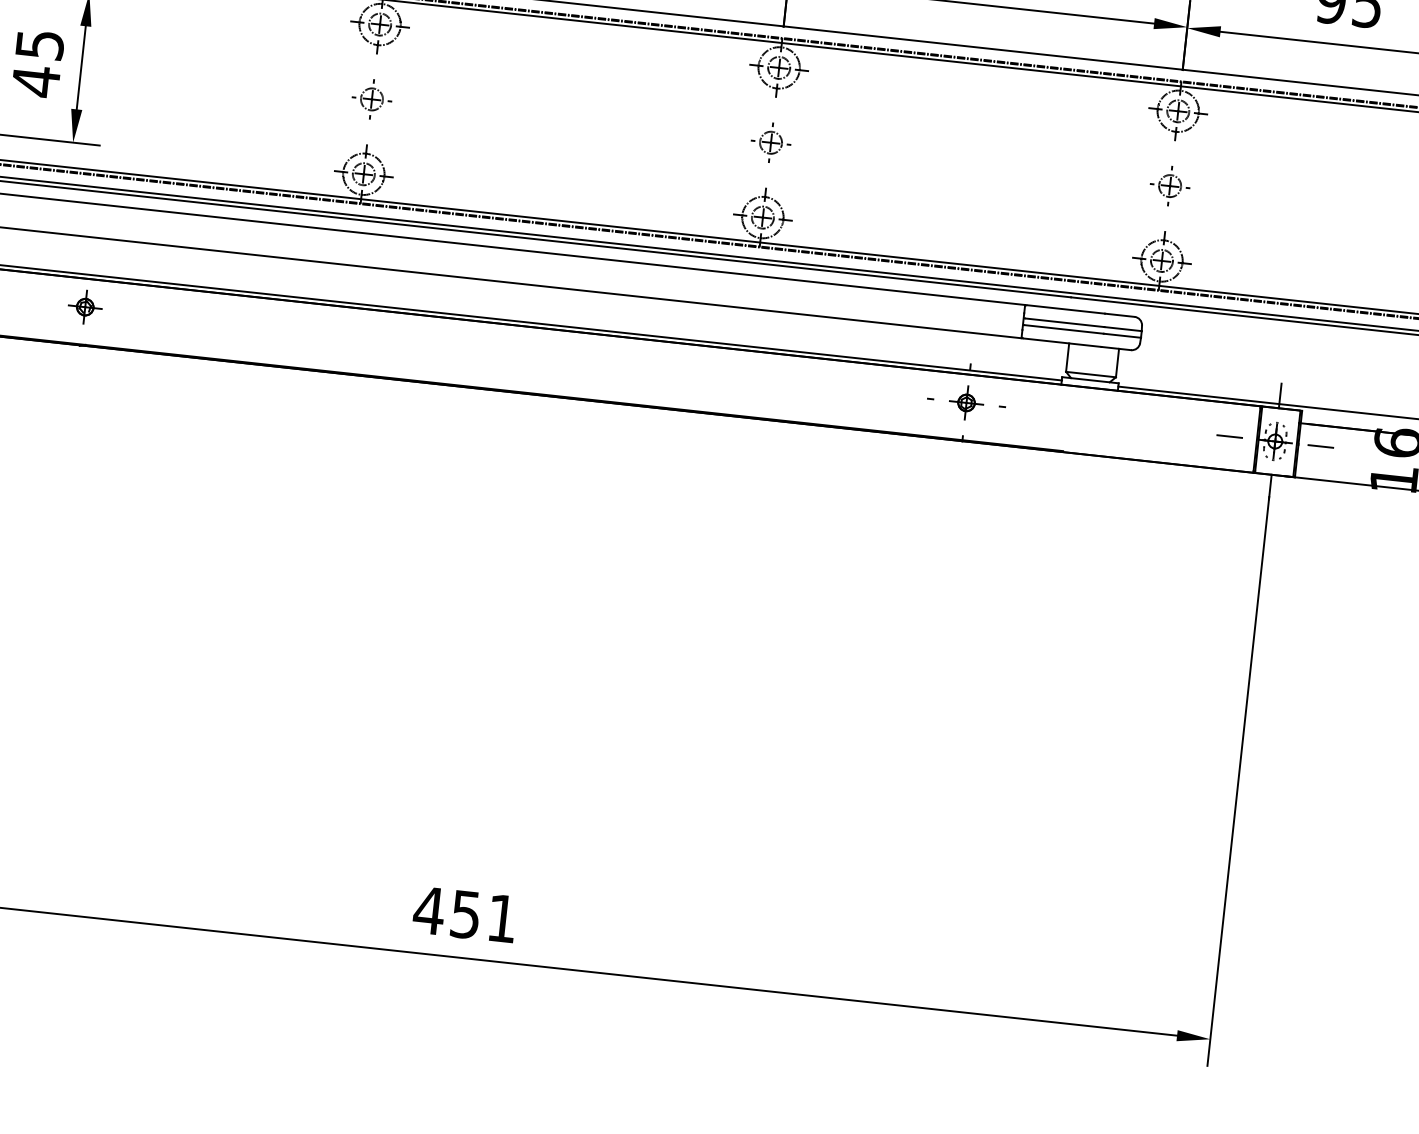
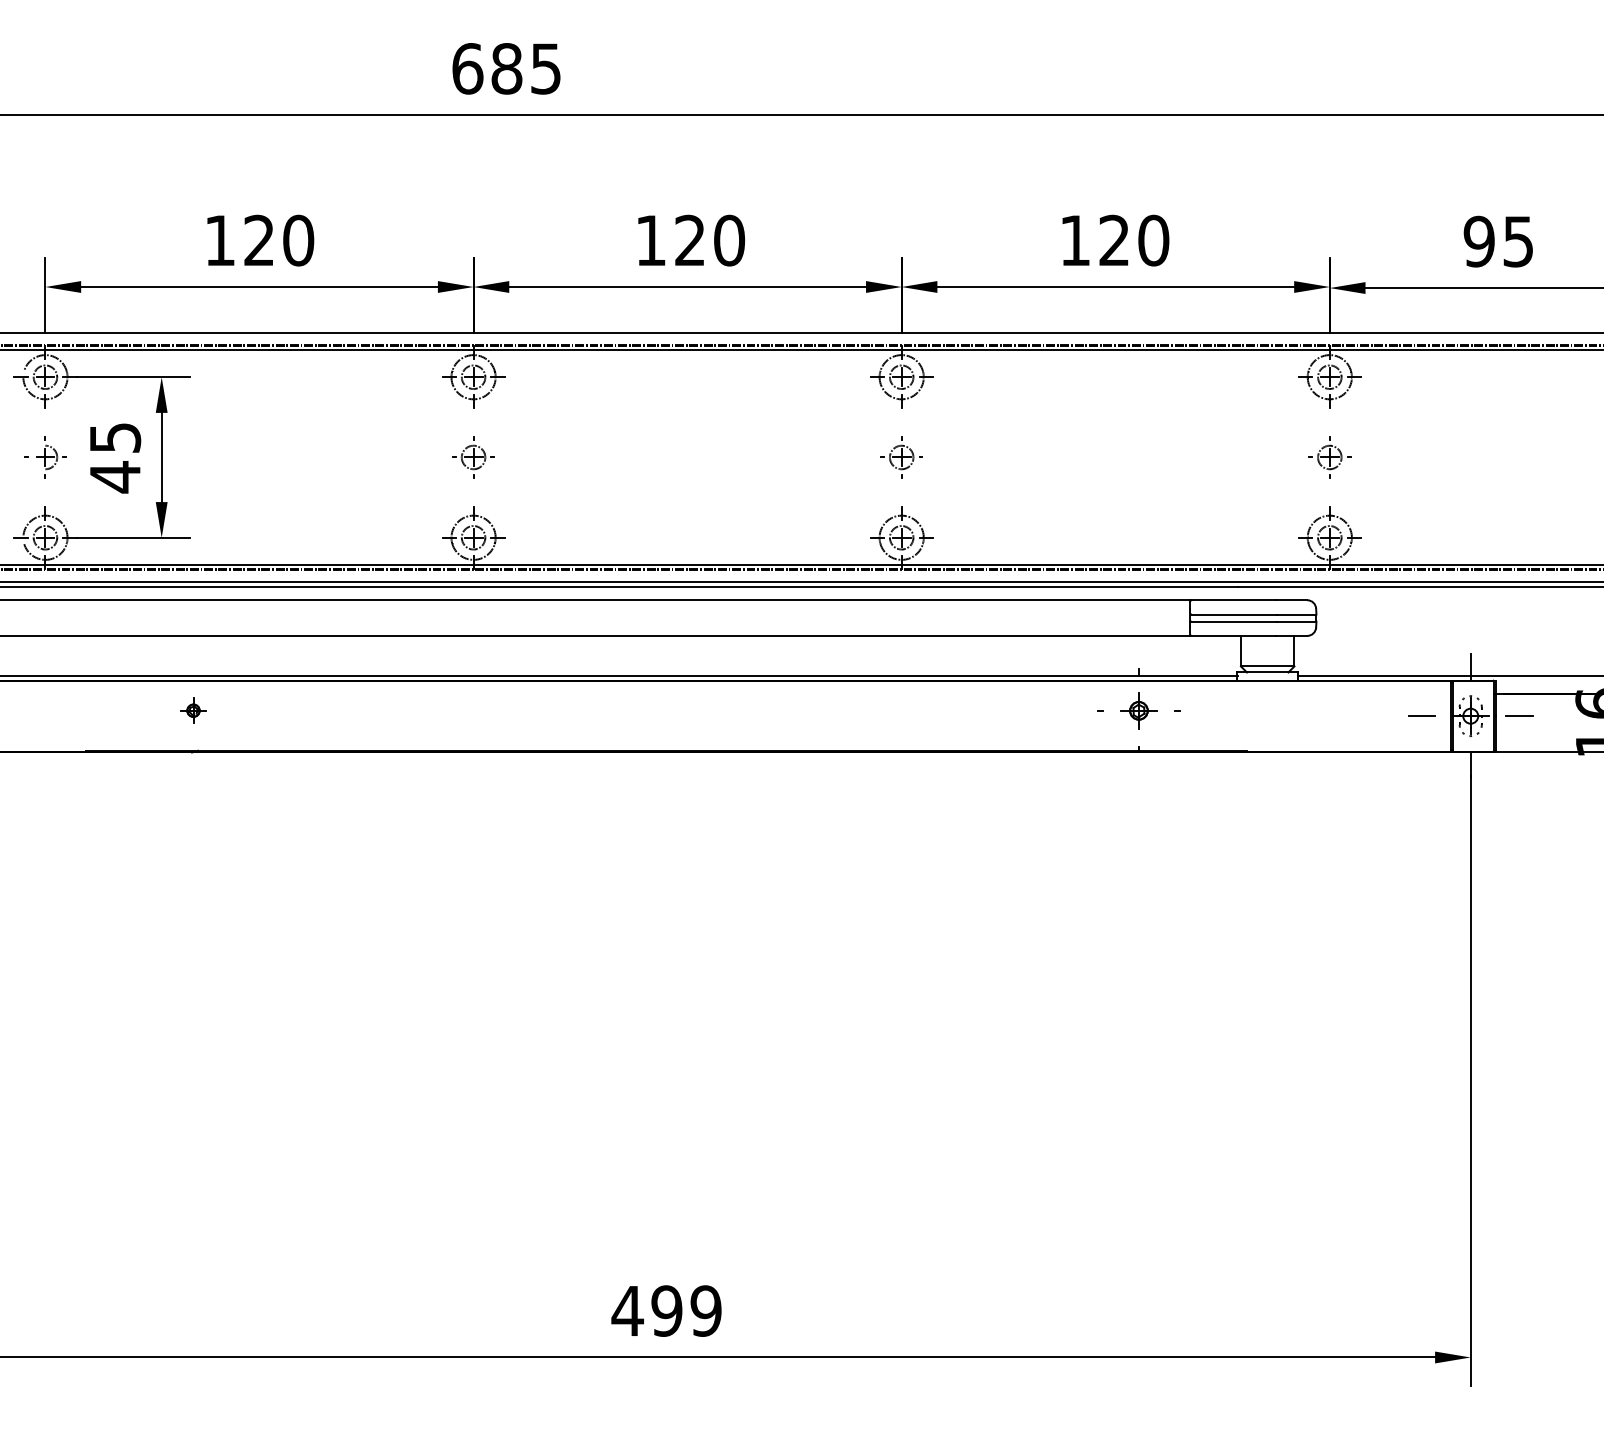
part: (85, 306) -> (193, 710), size x0.7
text: (484, 916) -> (686, 1310), 451 -> 499

